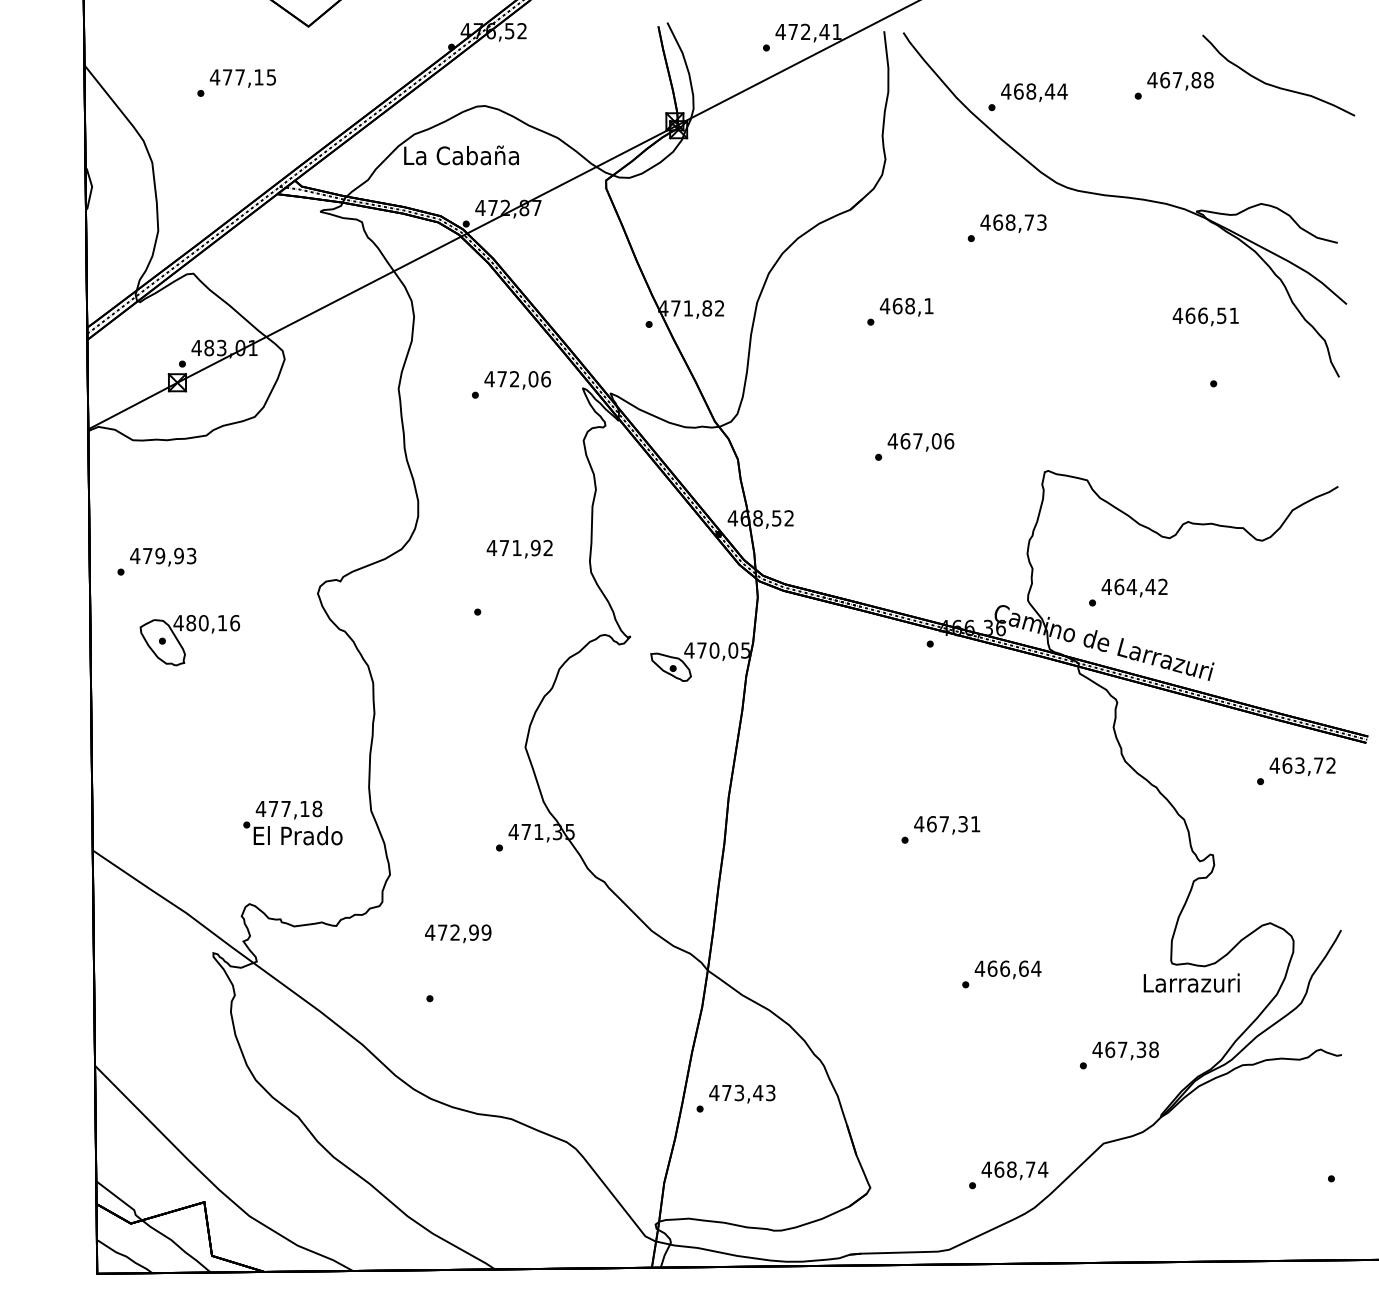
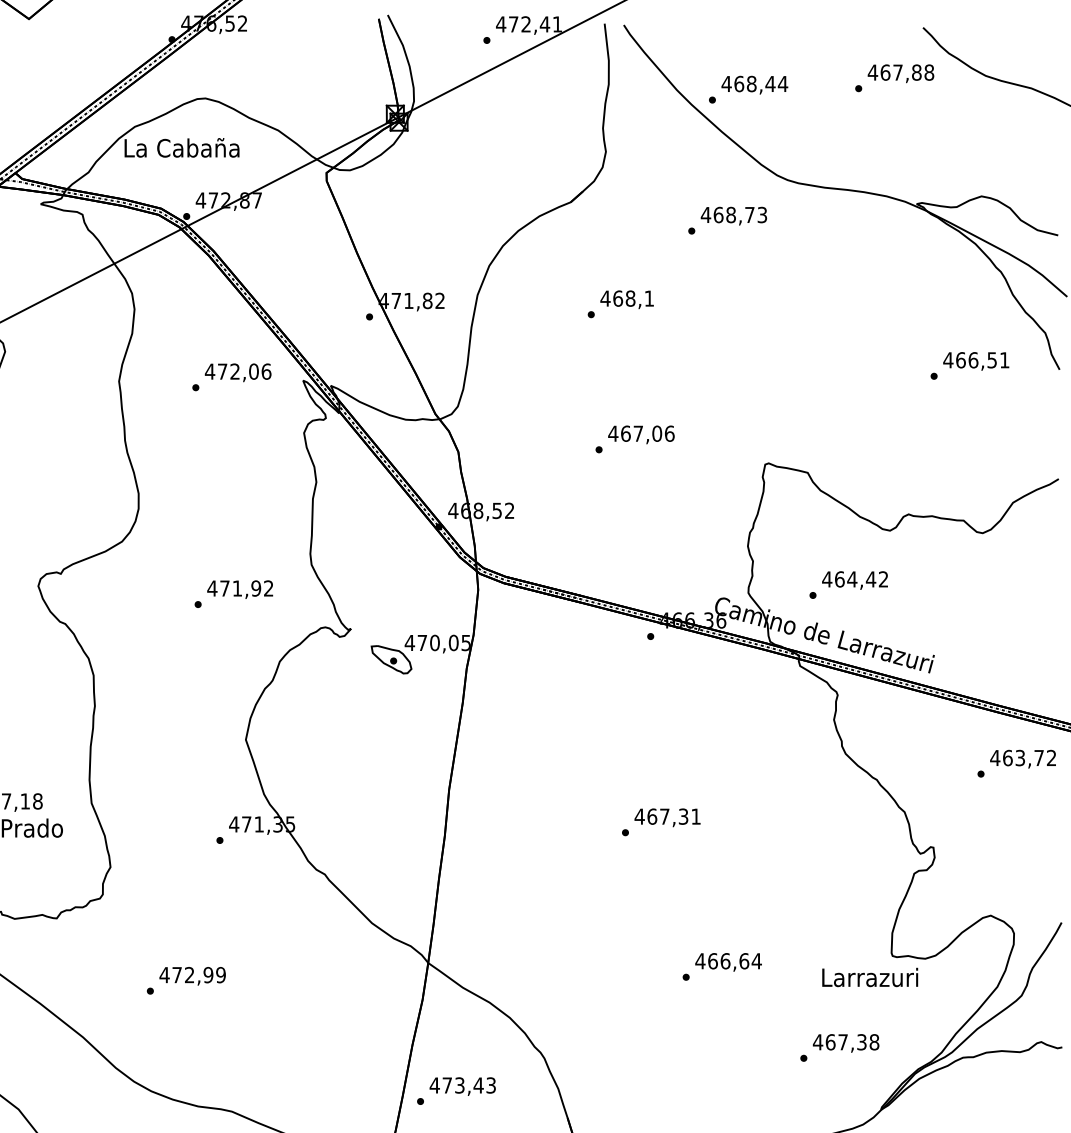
text: (1205, 316) -> (975, 360), moved
text: (519, 548) -> (239, 588), moved
text: (458, 933) -> (192, 975), moved
text: (1191, 982) -> (869, 976), moved

